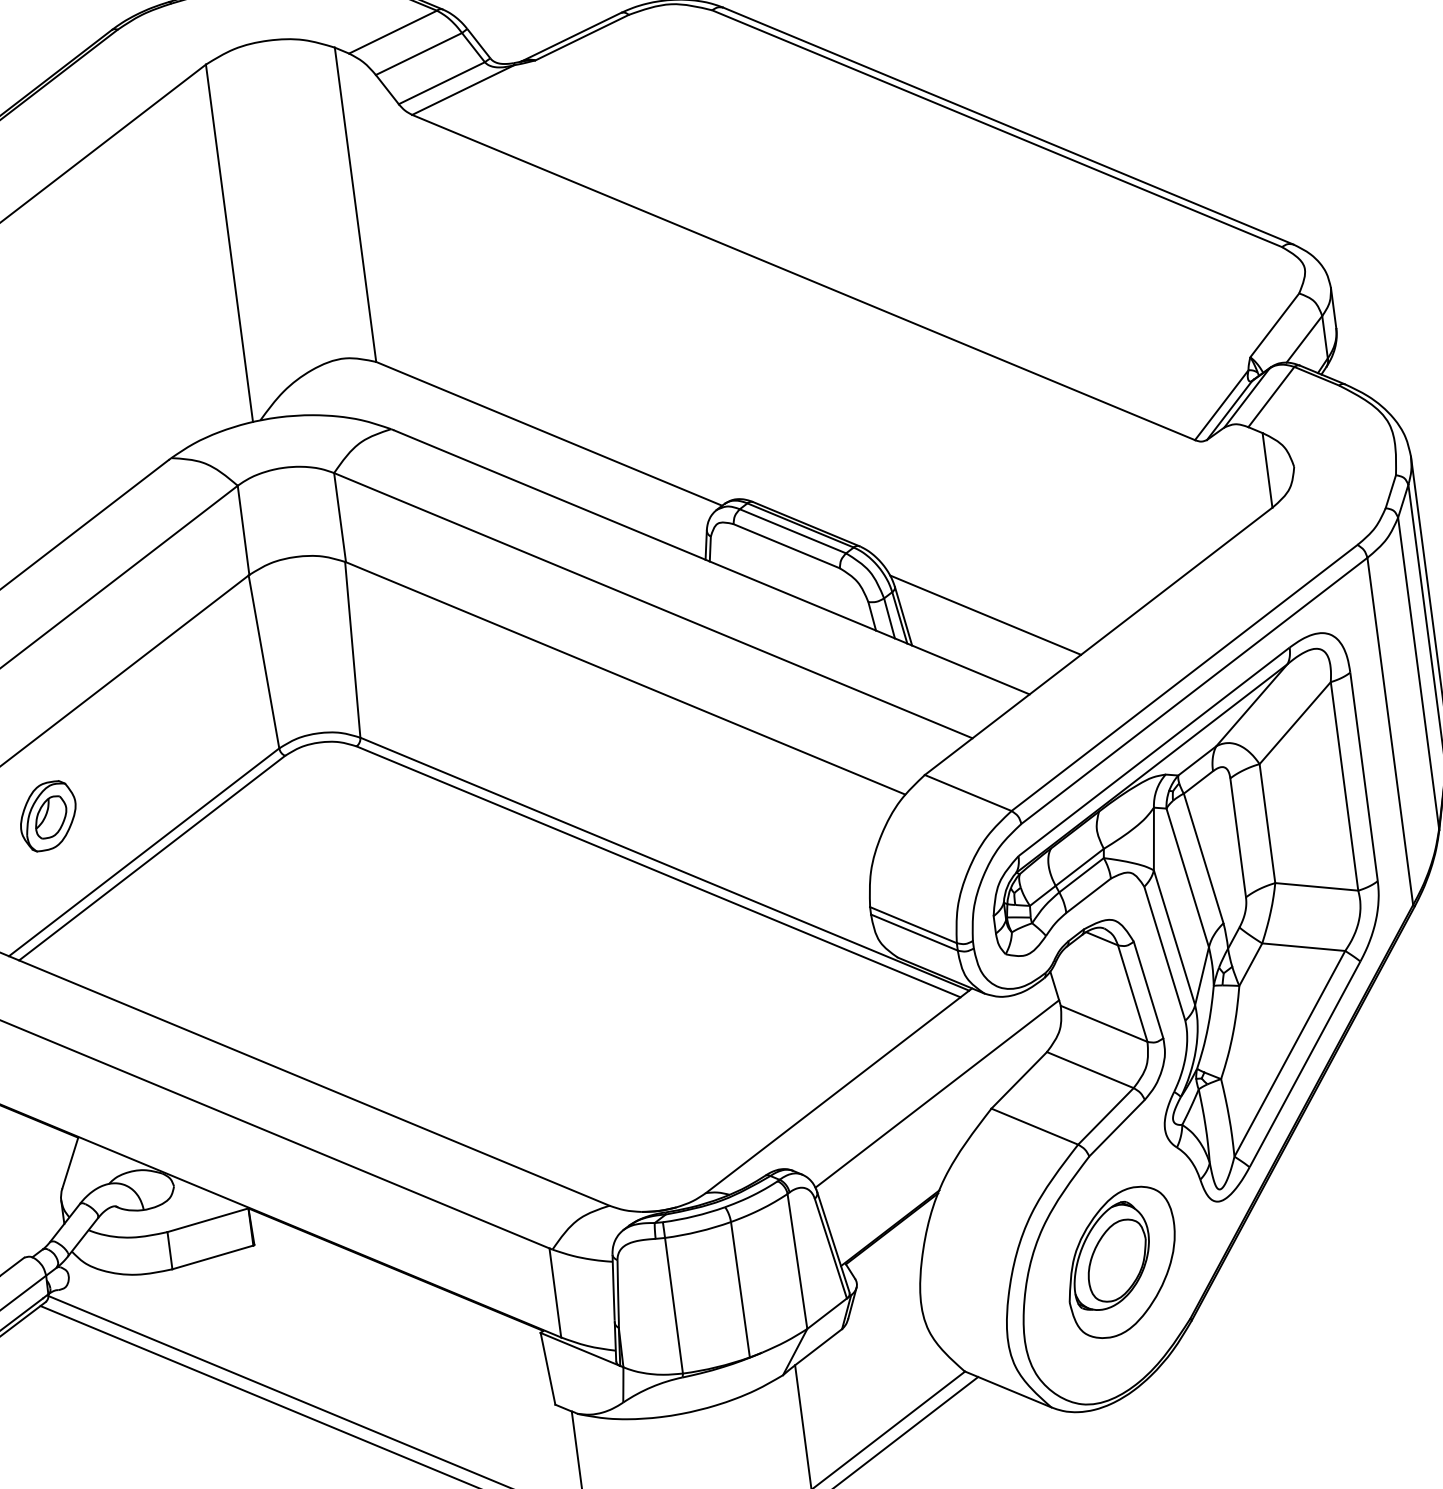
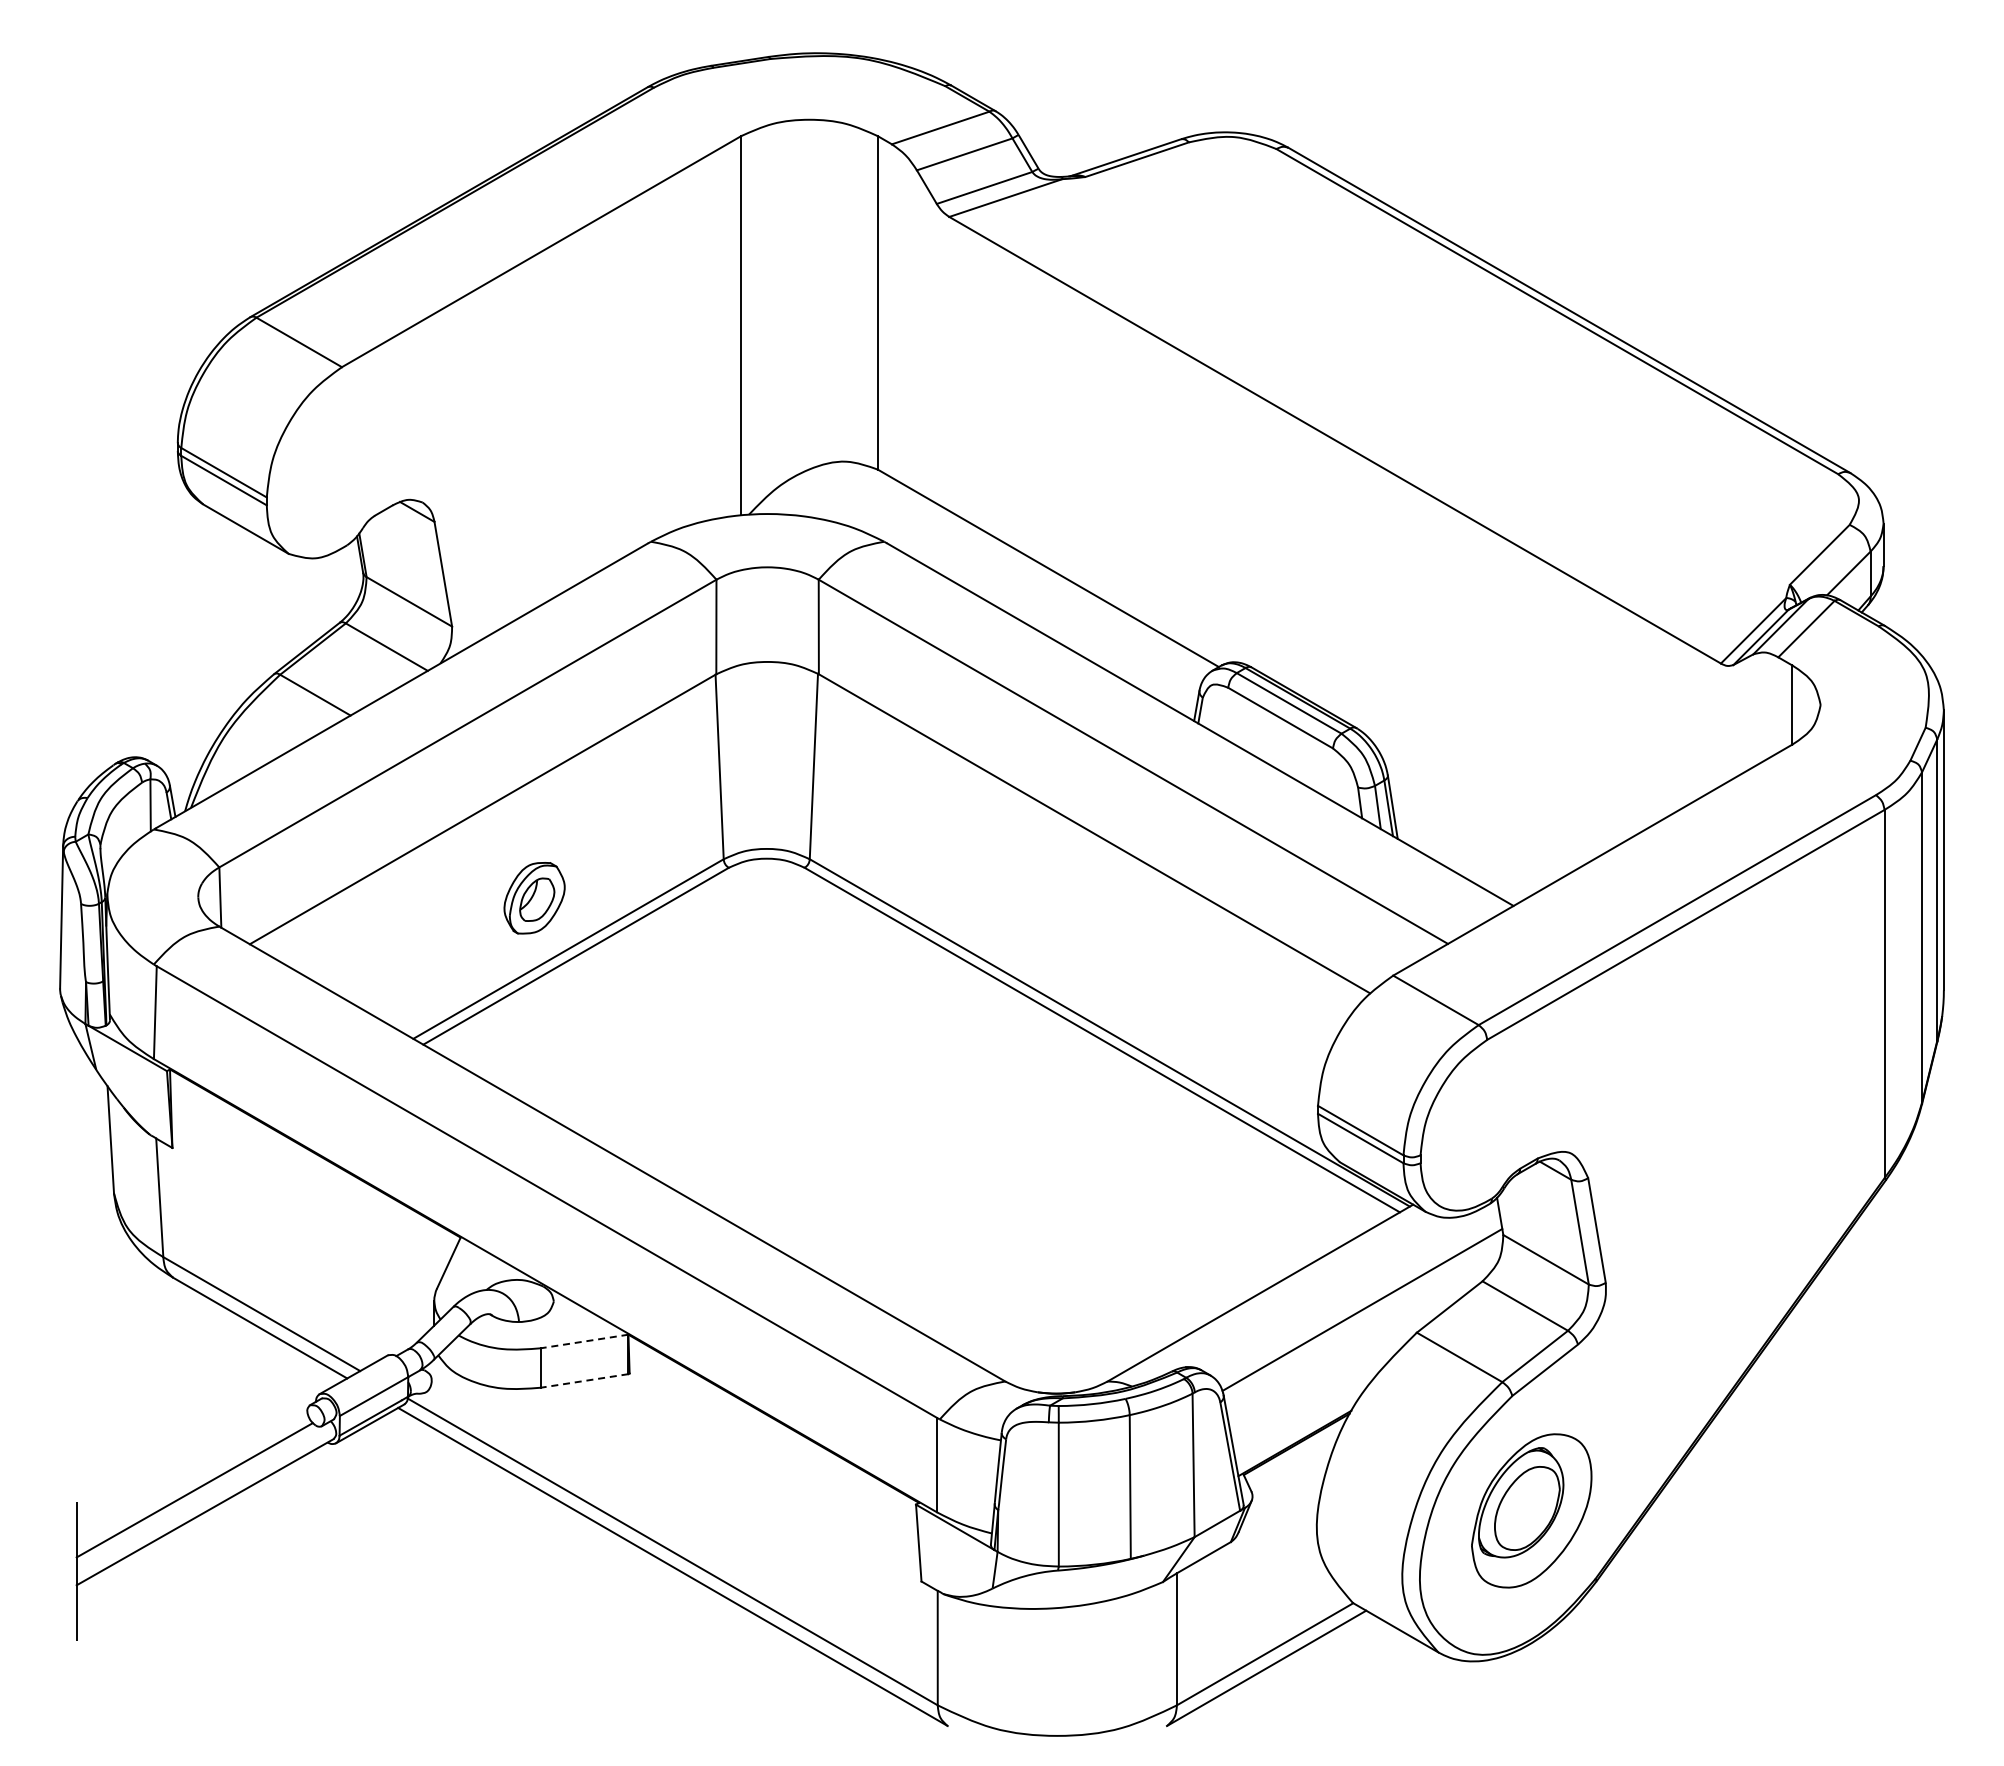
line: (985, 614) -> (1478, 816), removed
part: (48, 816) -> (534, 898), moved
part: (1188, 928) -> (1647, 1171), removed
line: (207, 1220) -> (584, 1341), solid -> dashed
line: (212, 1257) -> (584, 1381), solid -> dashed

